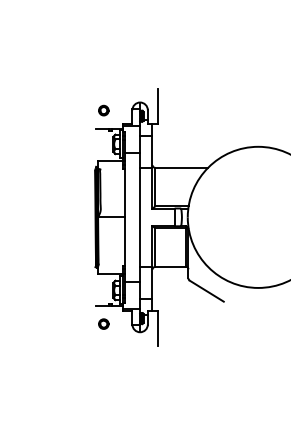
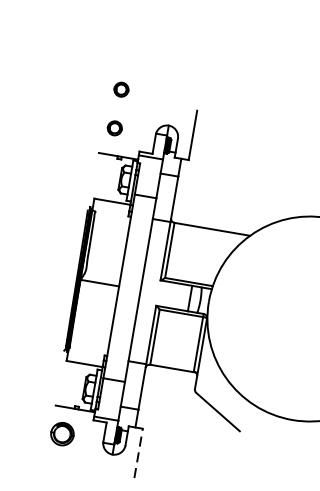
part: (103, 83) -> (121, 89), added
part: (103, 323) -> (62, 433), size x1.6
line: (157, 327) -> (138, 452), solid -> dashed

